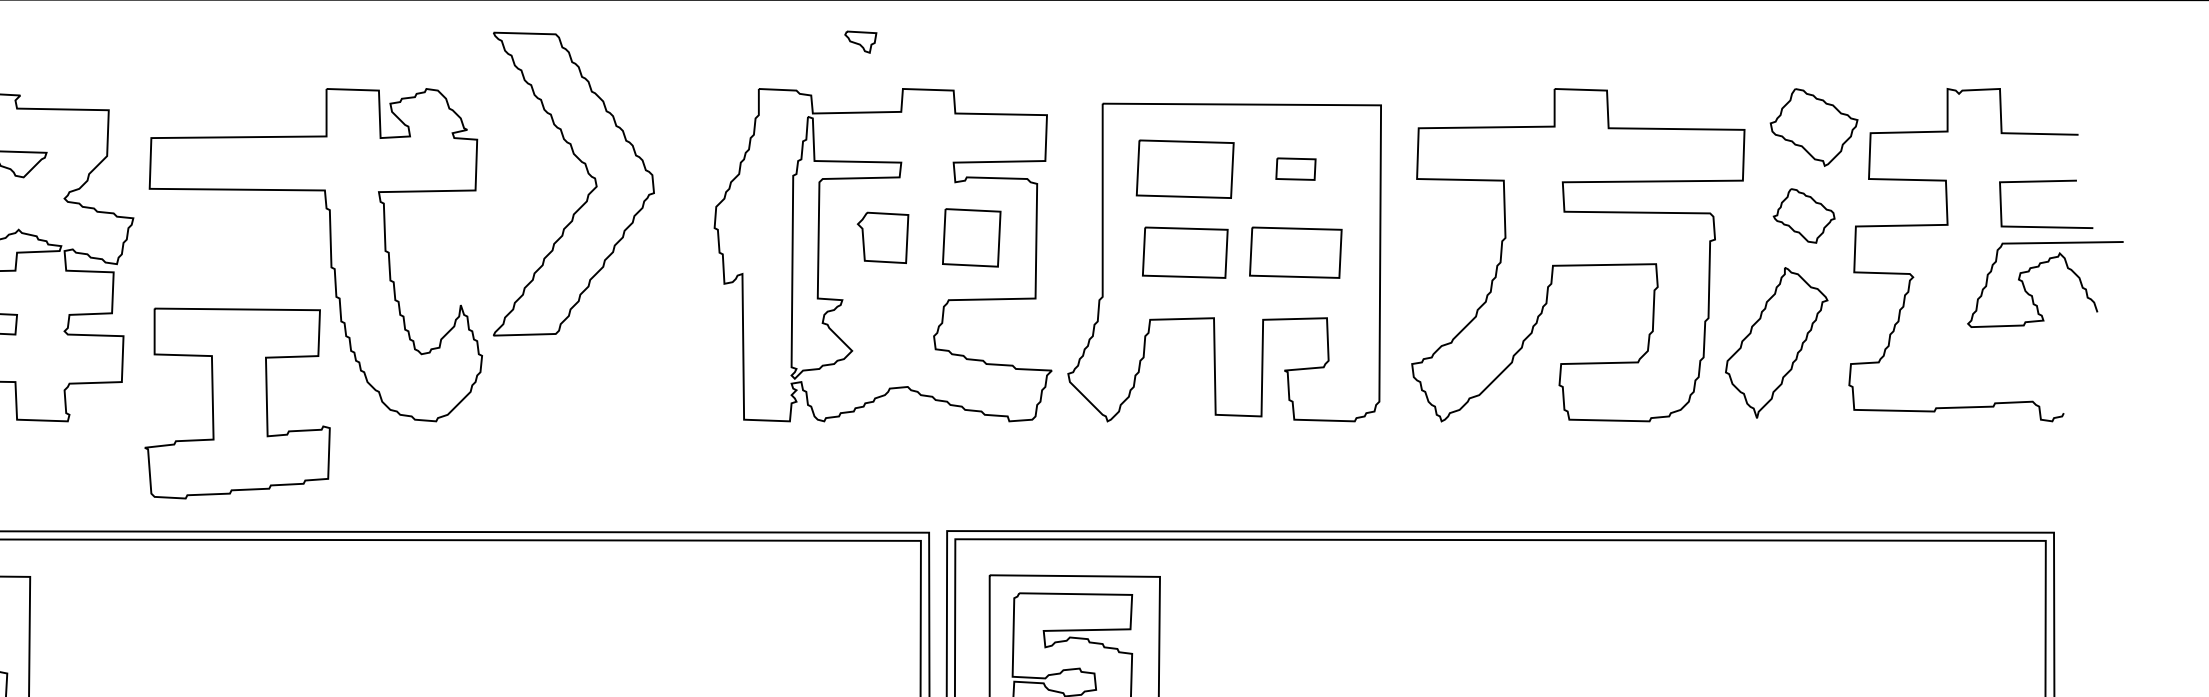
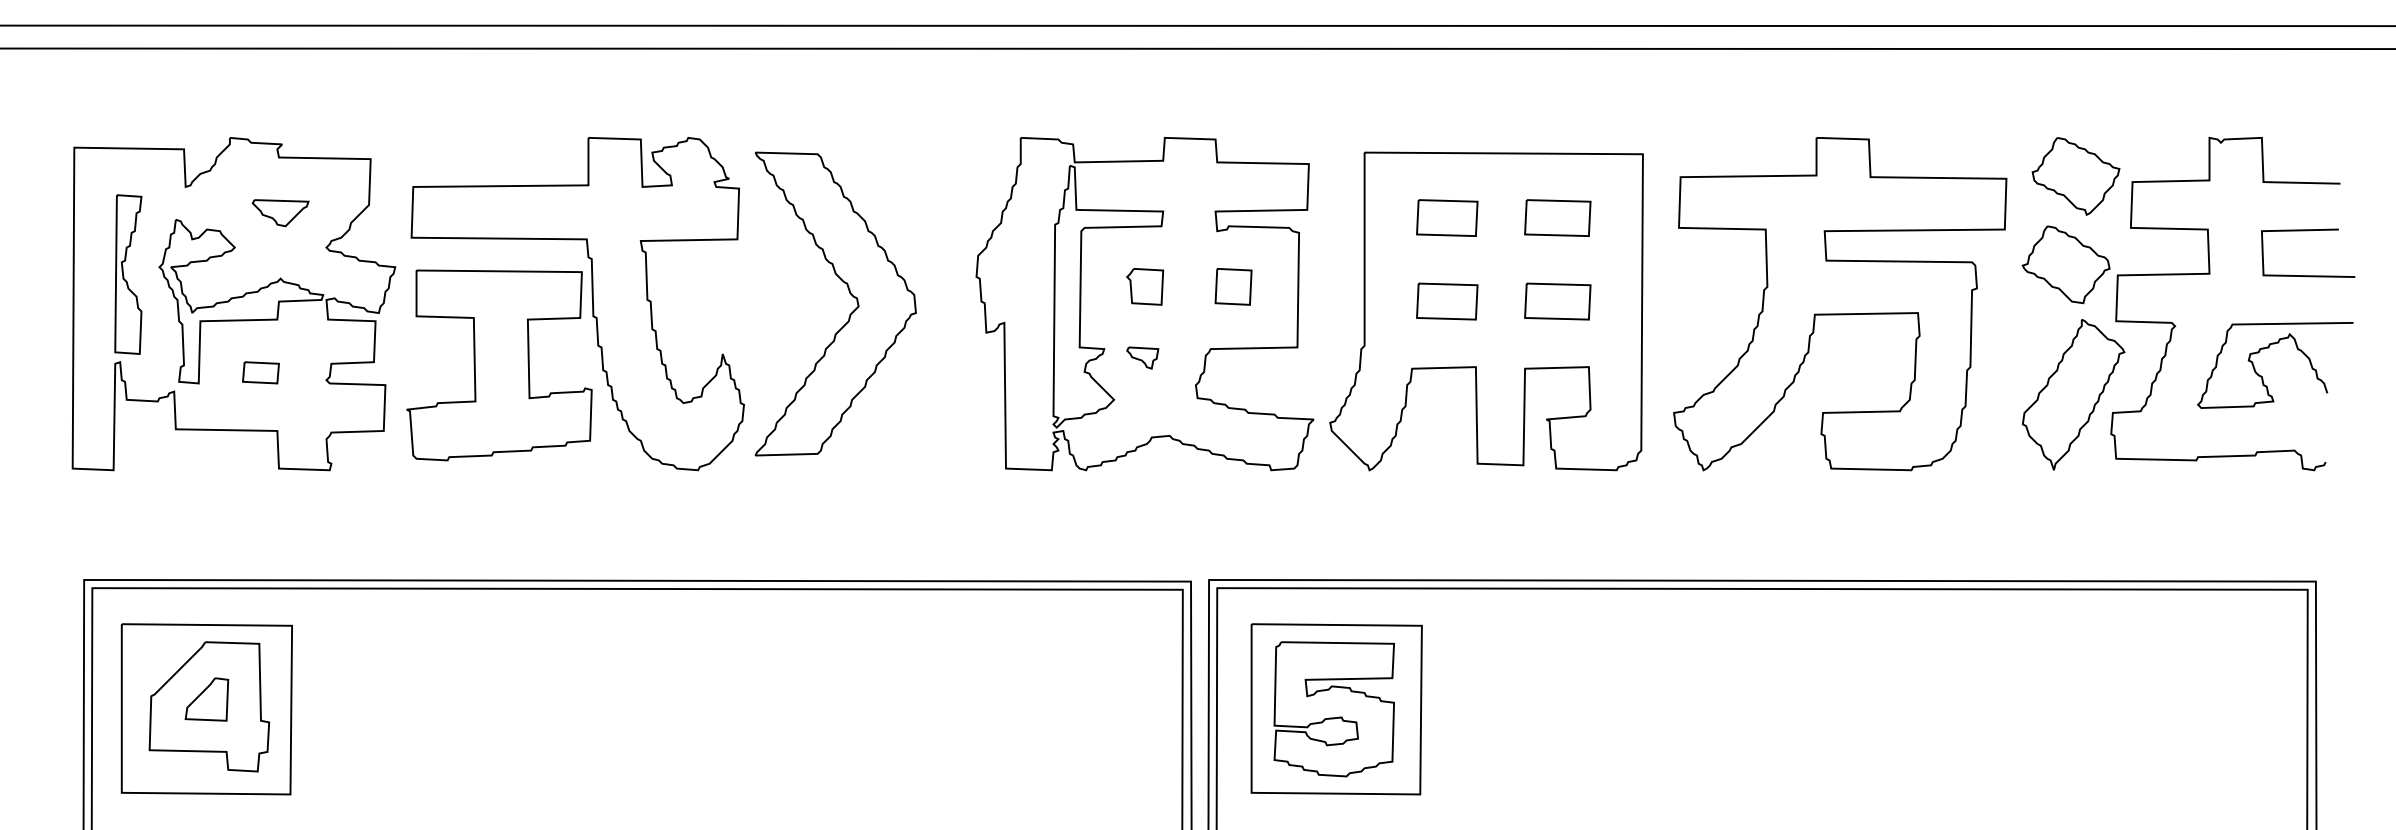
part: (860, 41) -> (1142, 357), moved
part: (1185, 168) -> (1447, 217), size x0.62
part: (1295, 168) -> (1557, 217), size x1.67
part: (587, 173) -> (849, 293), moved
part: (1803, 215) -> (2065, 264), size x1.43
part: (883, 237) -> (1145, 286), size x0.71
part: (971, 237) -> (1233, 286), size x0.62
part: (1185, 252) -> (1447, 301), size x0.71
part: (1295, 252) -> (1557, 301), size x0.71
curve: (2032, 295) -> (2262, 376), moved
part: (1776, 342) -> (2073, 394), moved
part: (237, 403) -> (499, 365), moved

